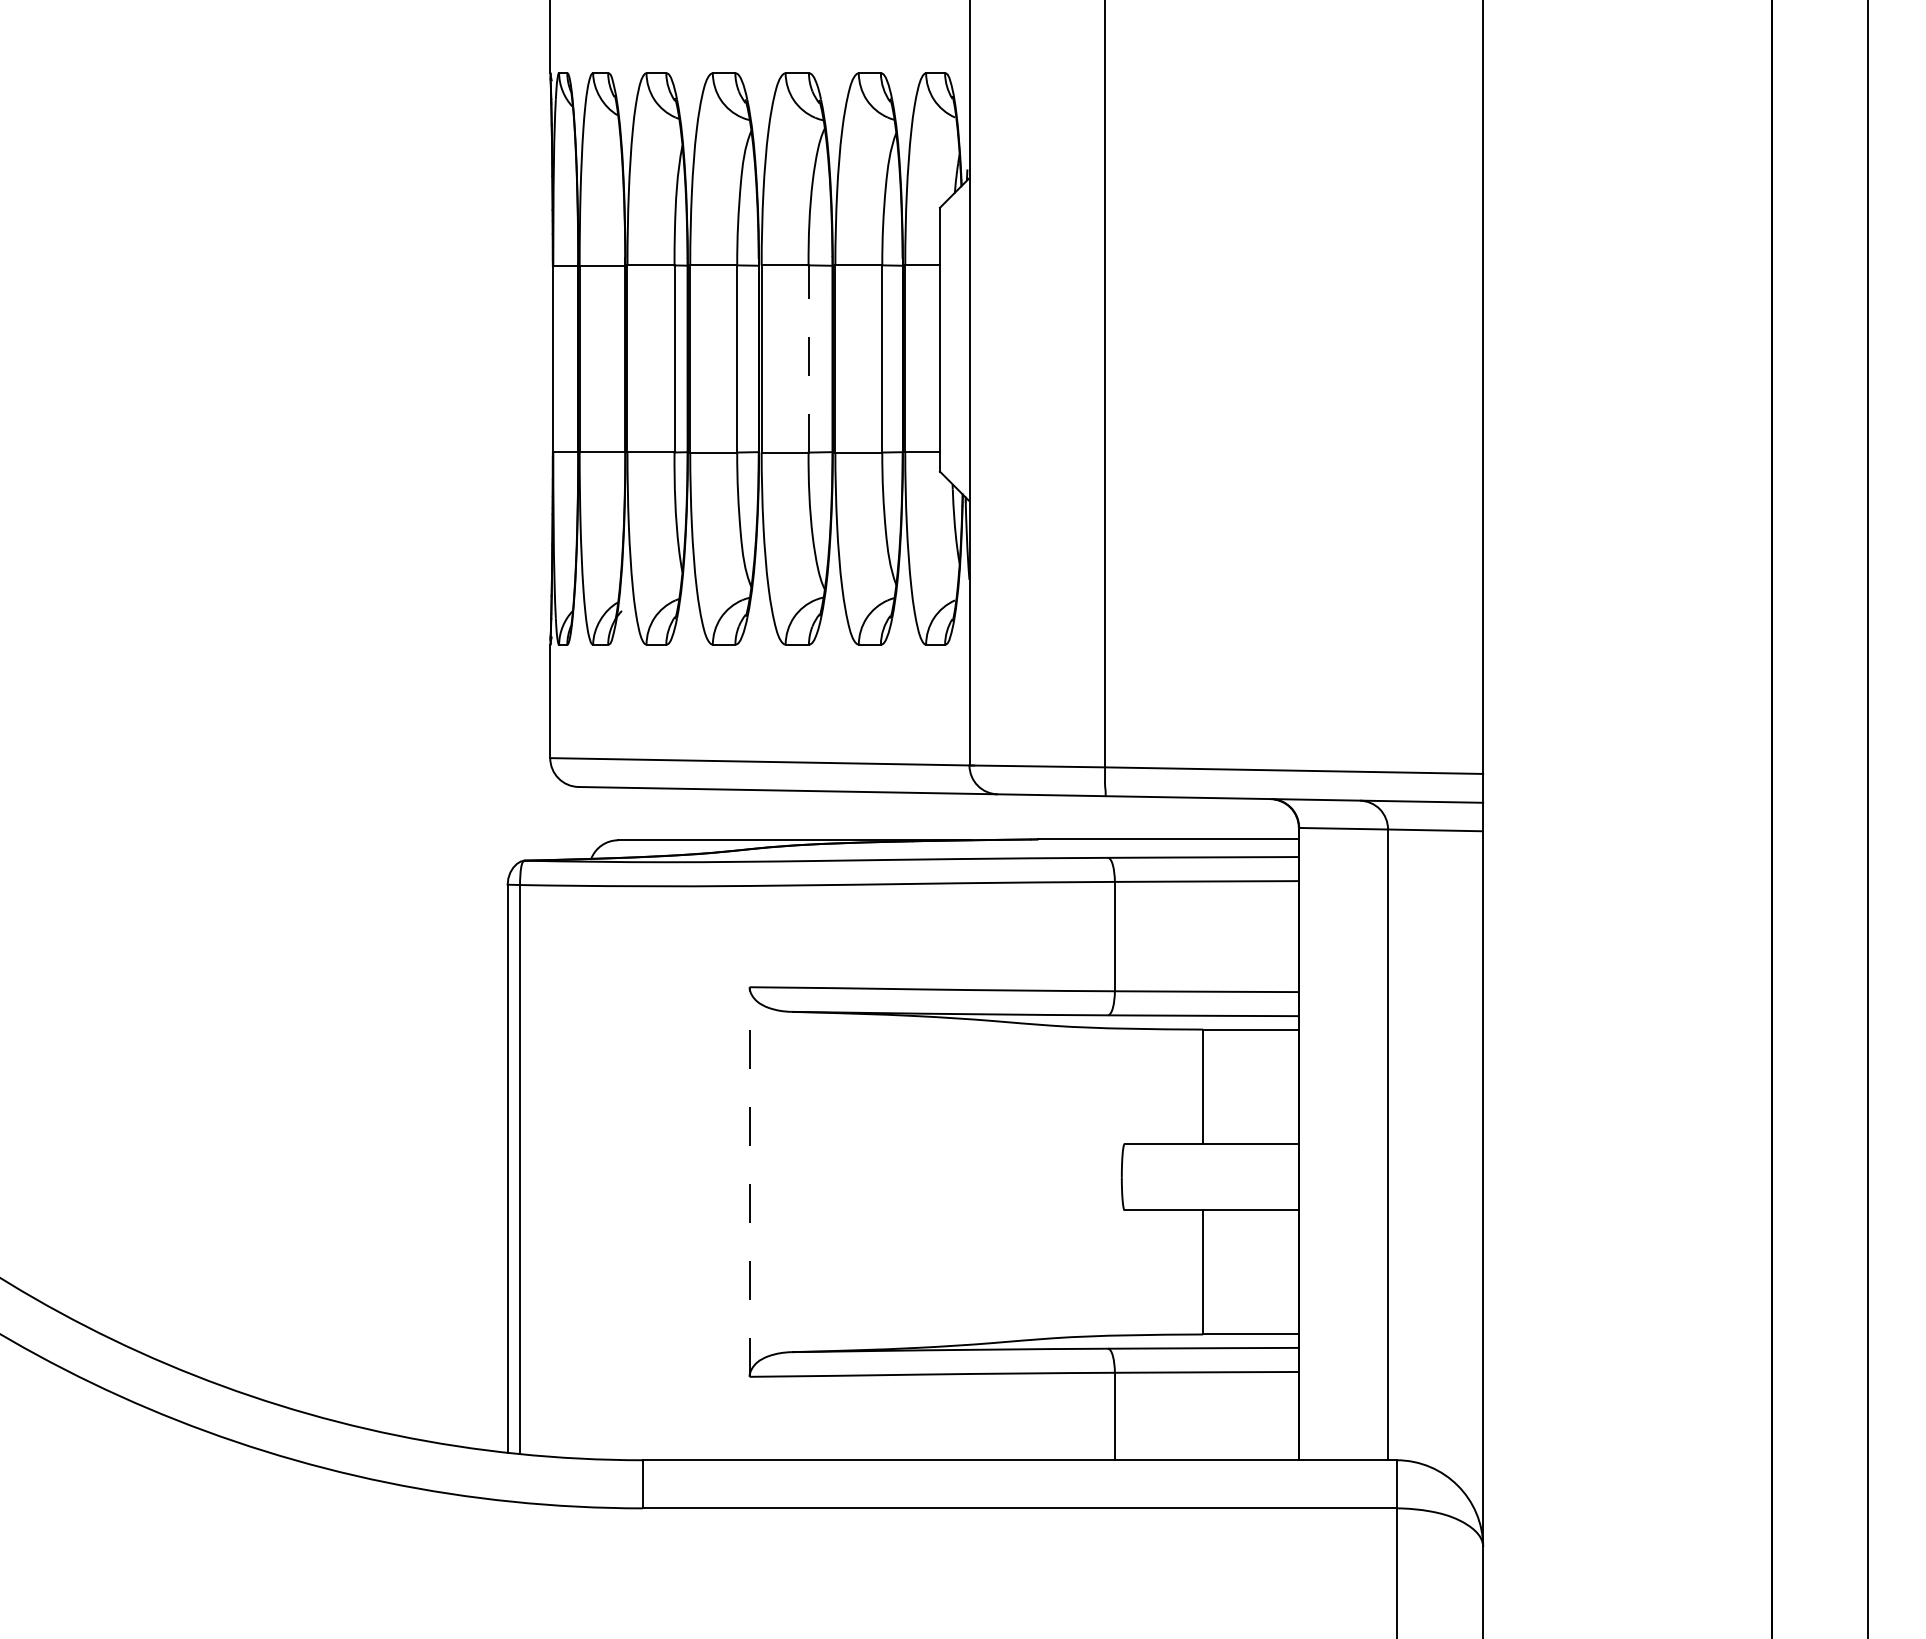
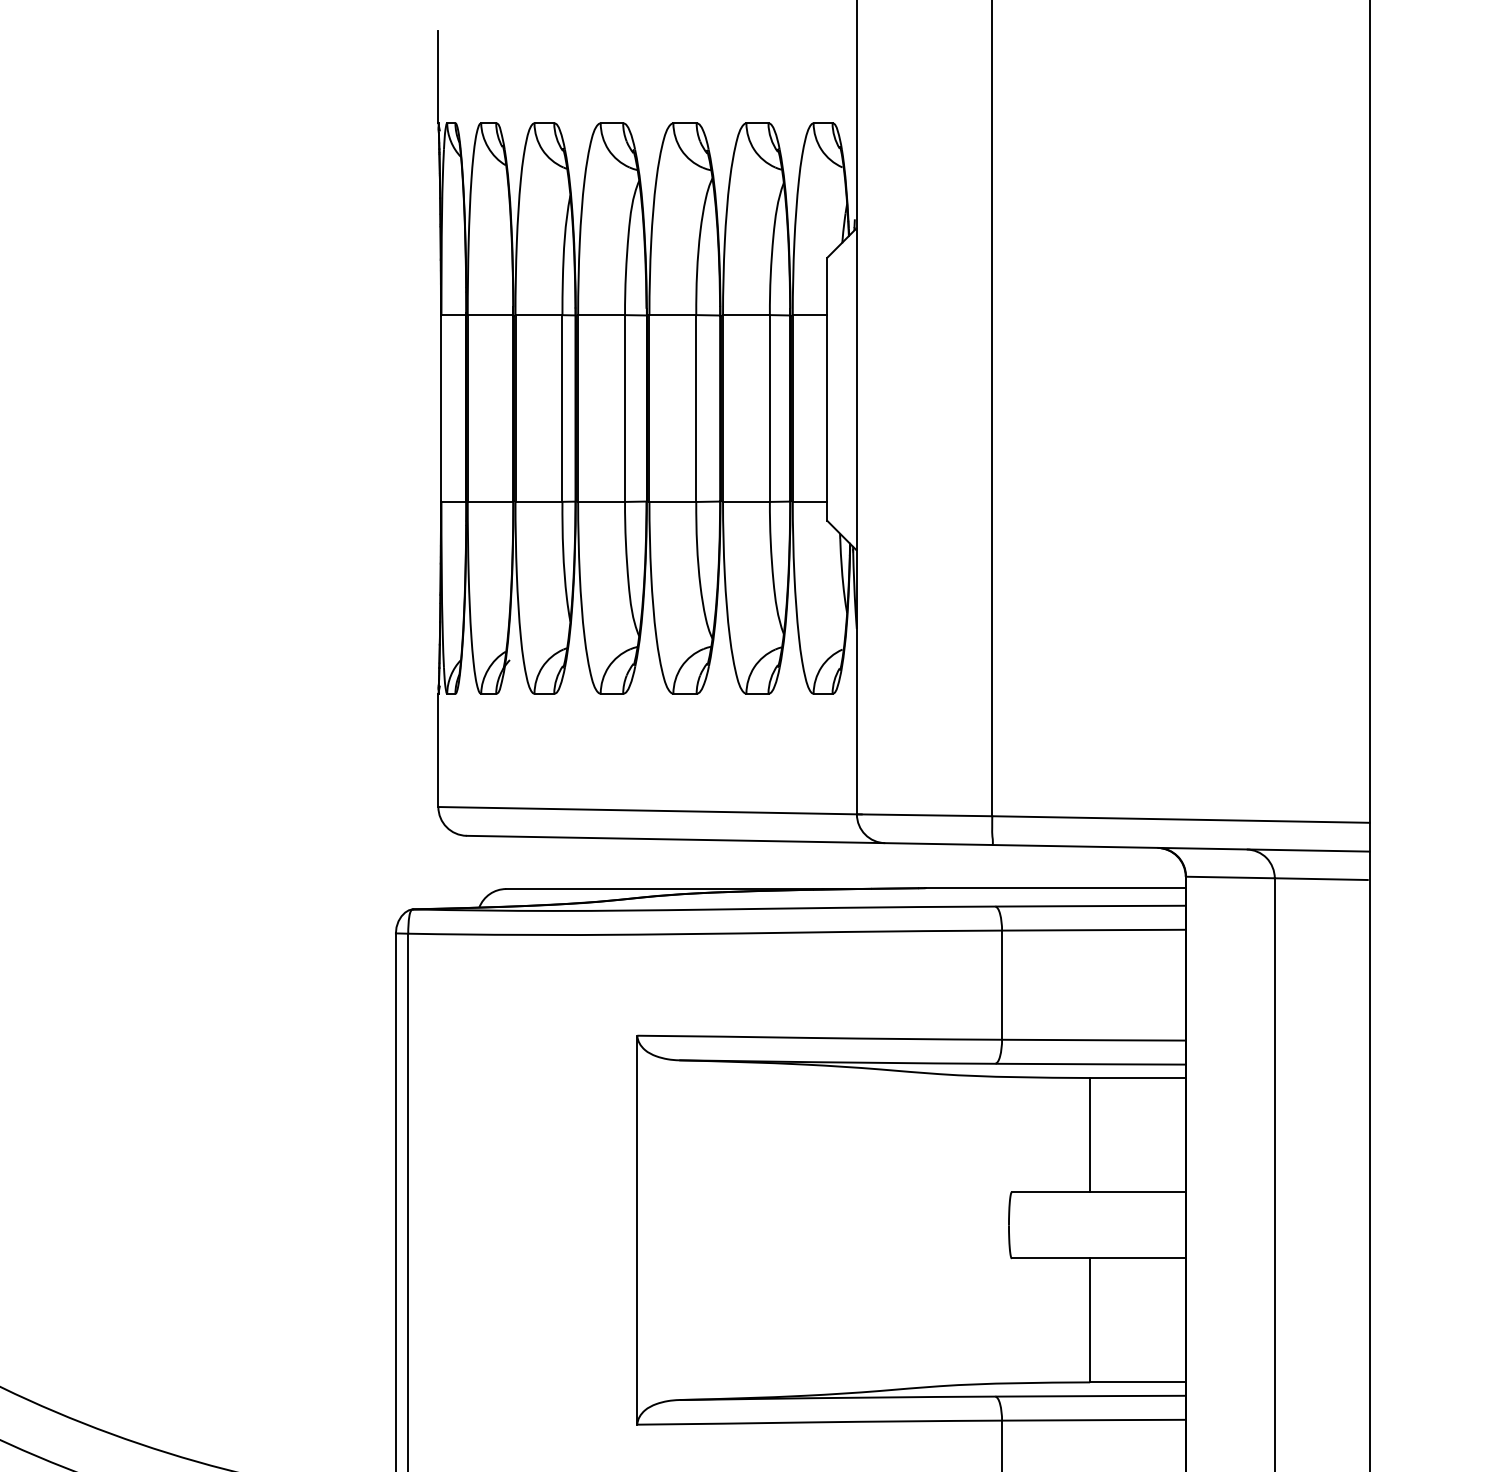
line: (808, 358) -> (696, 408), dashed -> solid
line: (749, 1182) -> (637, 1230), dashed -> solid

